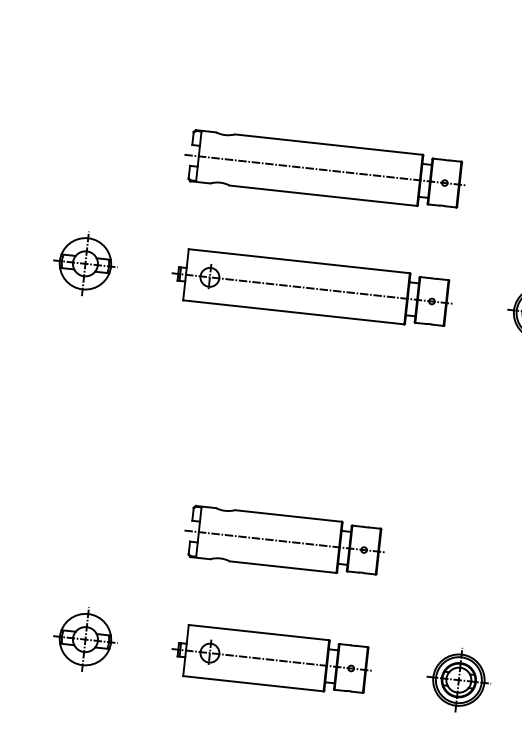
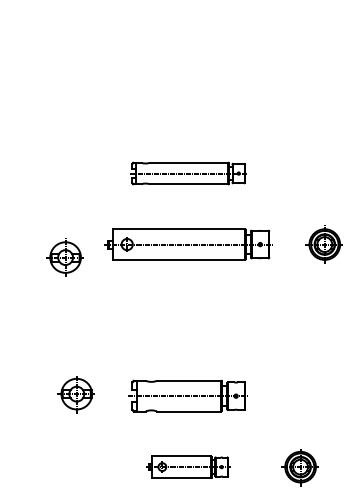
part: (325, 169) -> (188, 173), size x0.7
part: (83, 263) -> (64, 257), moved
part: (83, 639) -> (75, 394), moved
part: (270, 658) -> (187, 466), size x0.7

